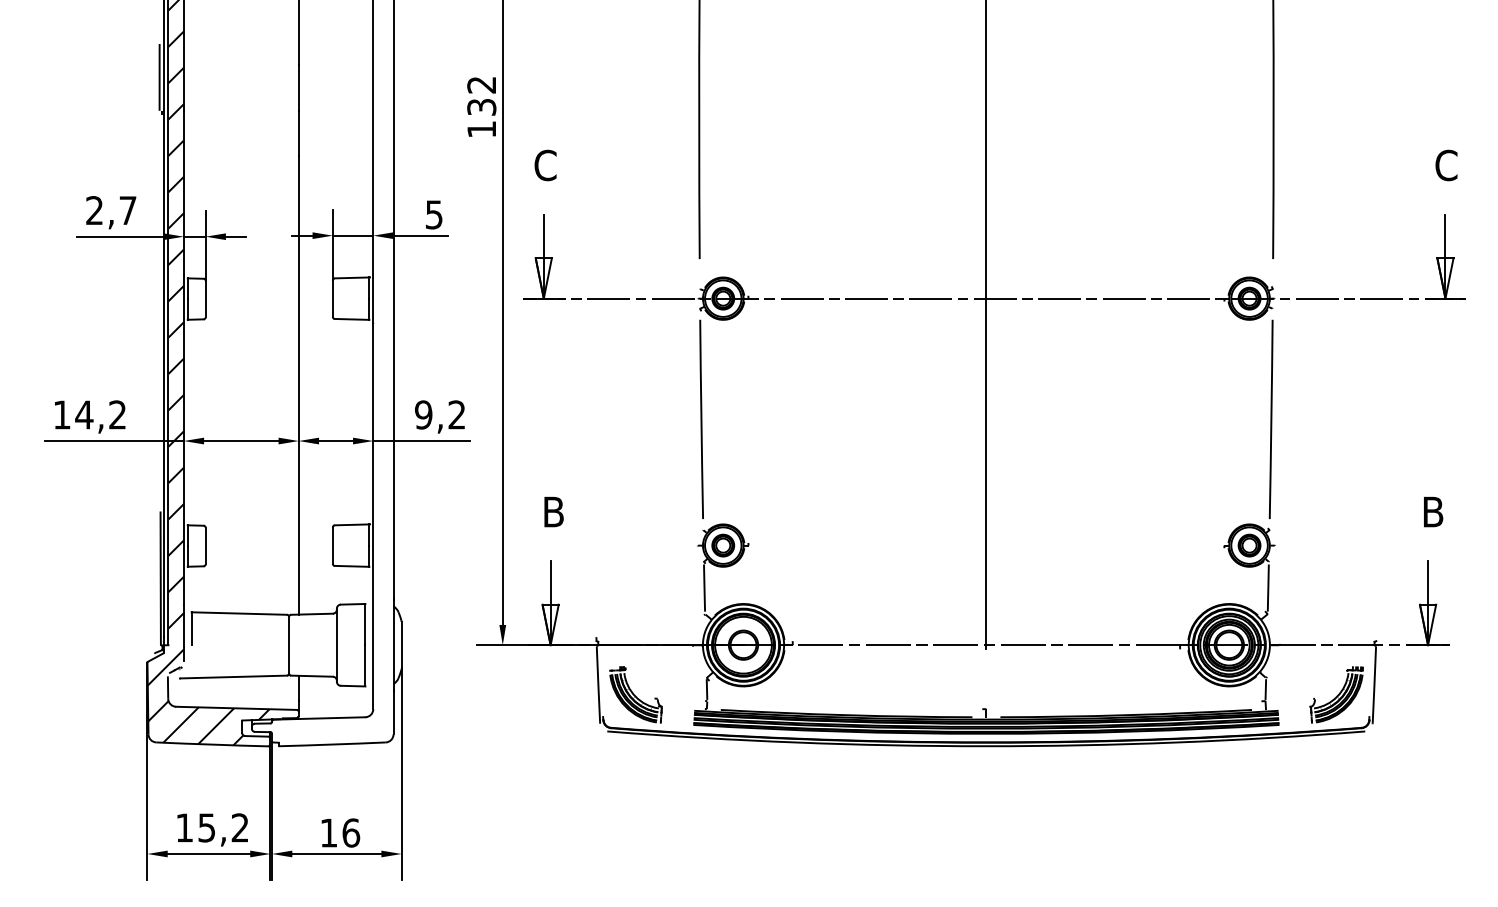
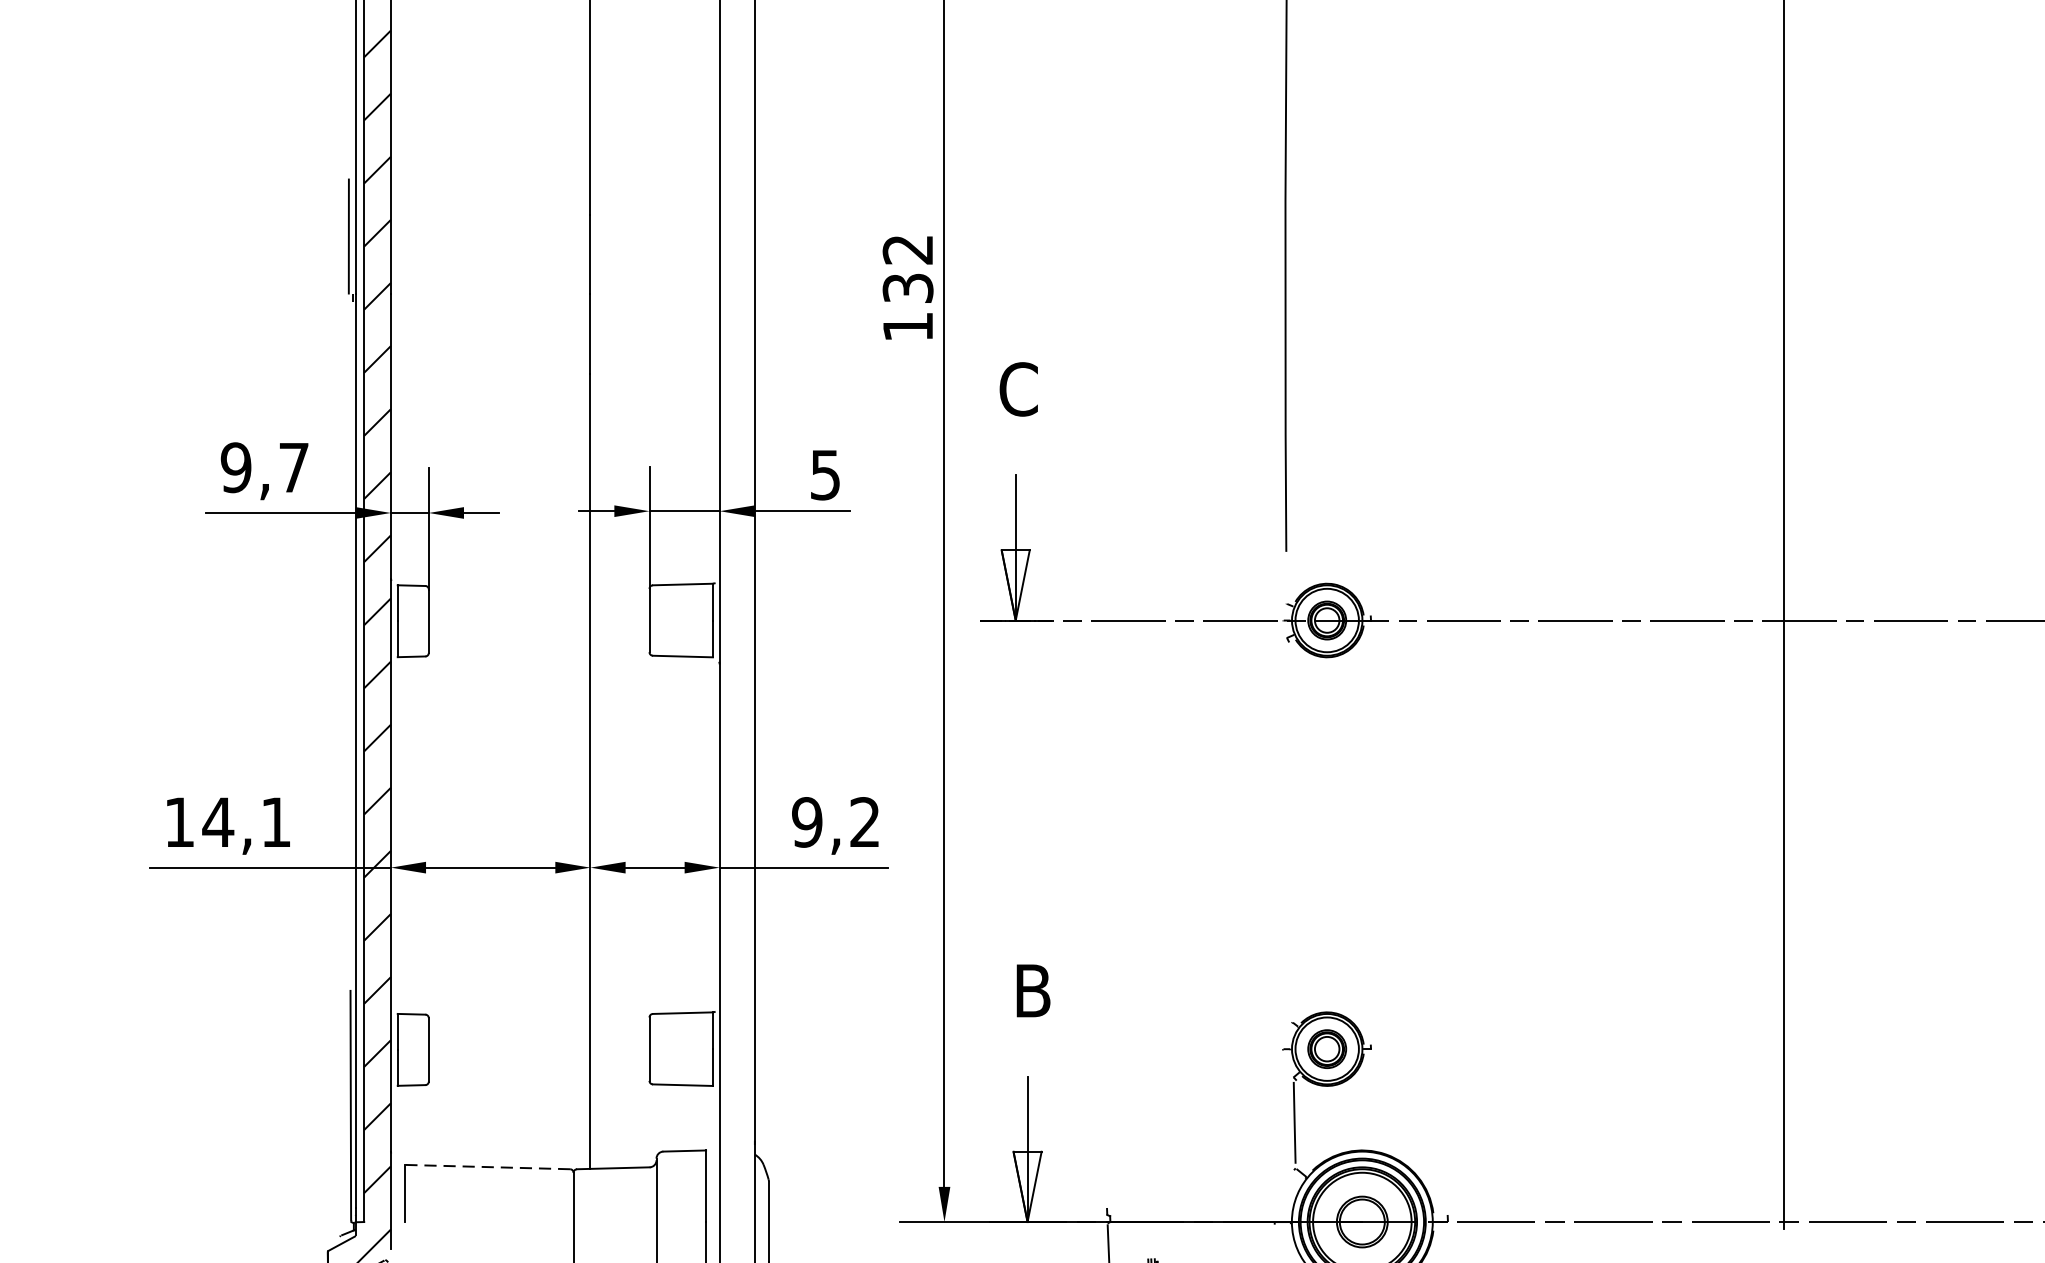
text: (94, 210) -> (235, 467), 2,7 -> 9,7
text: (117, 414) -> (275, 821), 14,2 -> 14,1
line: (701, 418) -> (1289, 828), removed
line: (239, 613) -> (487, 1166), solid -> dashed

